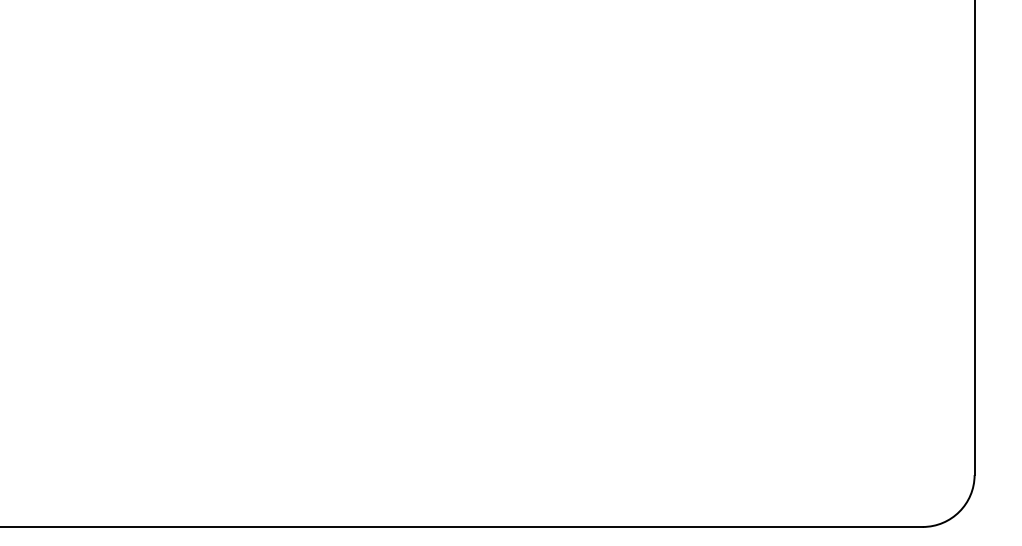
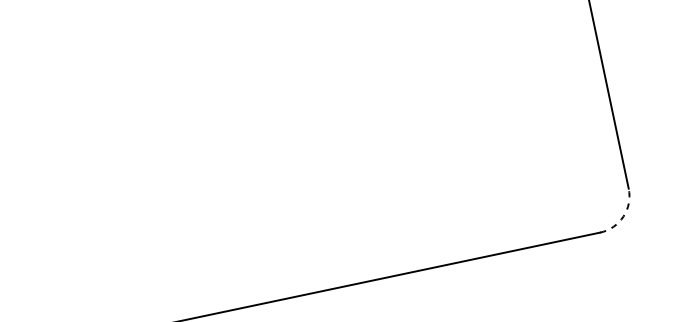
arc: (959, 511) -> (623, 216), solid -> dashed

